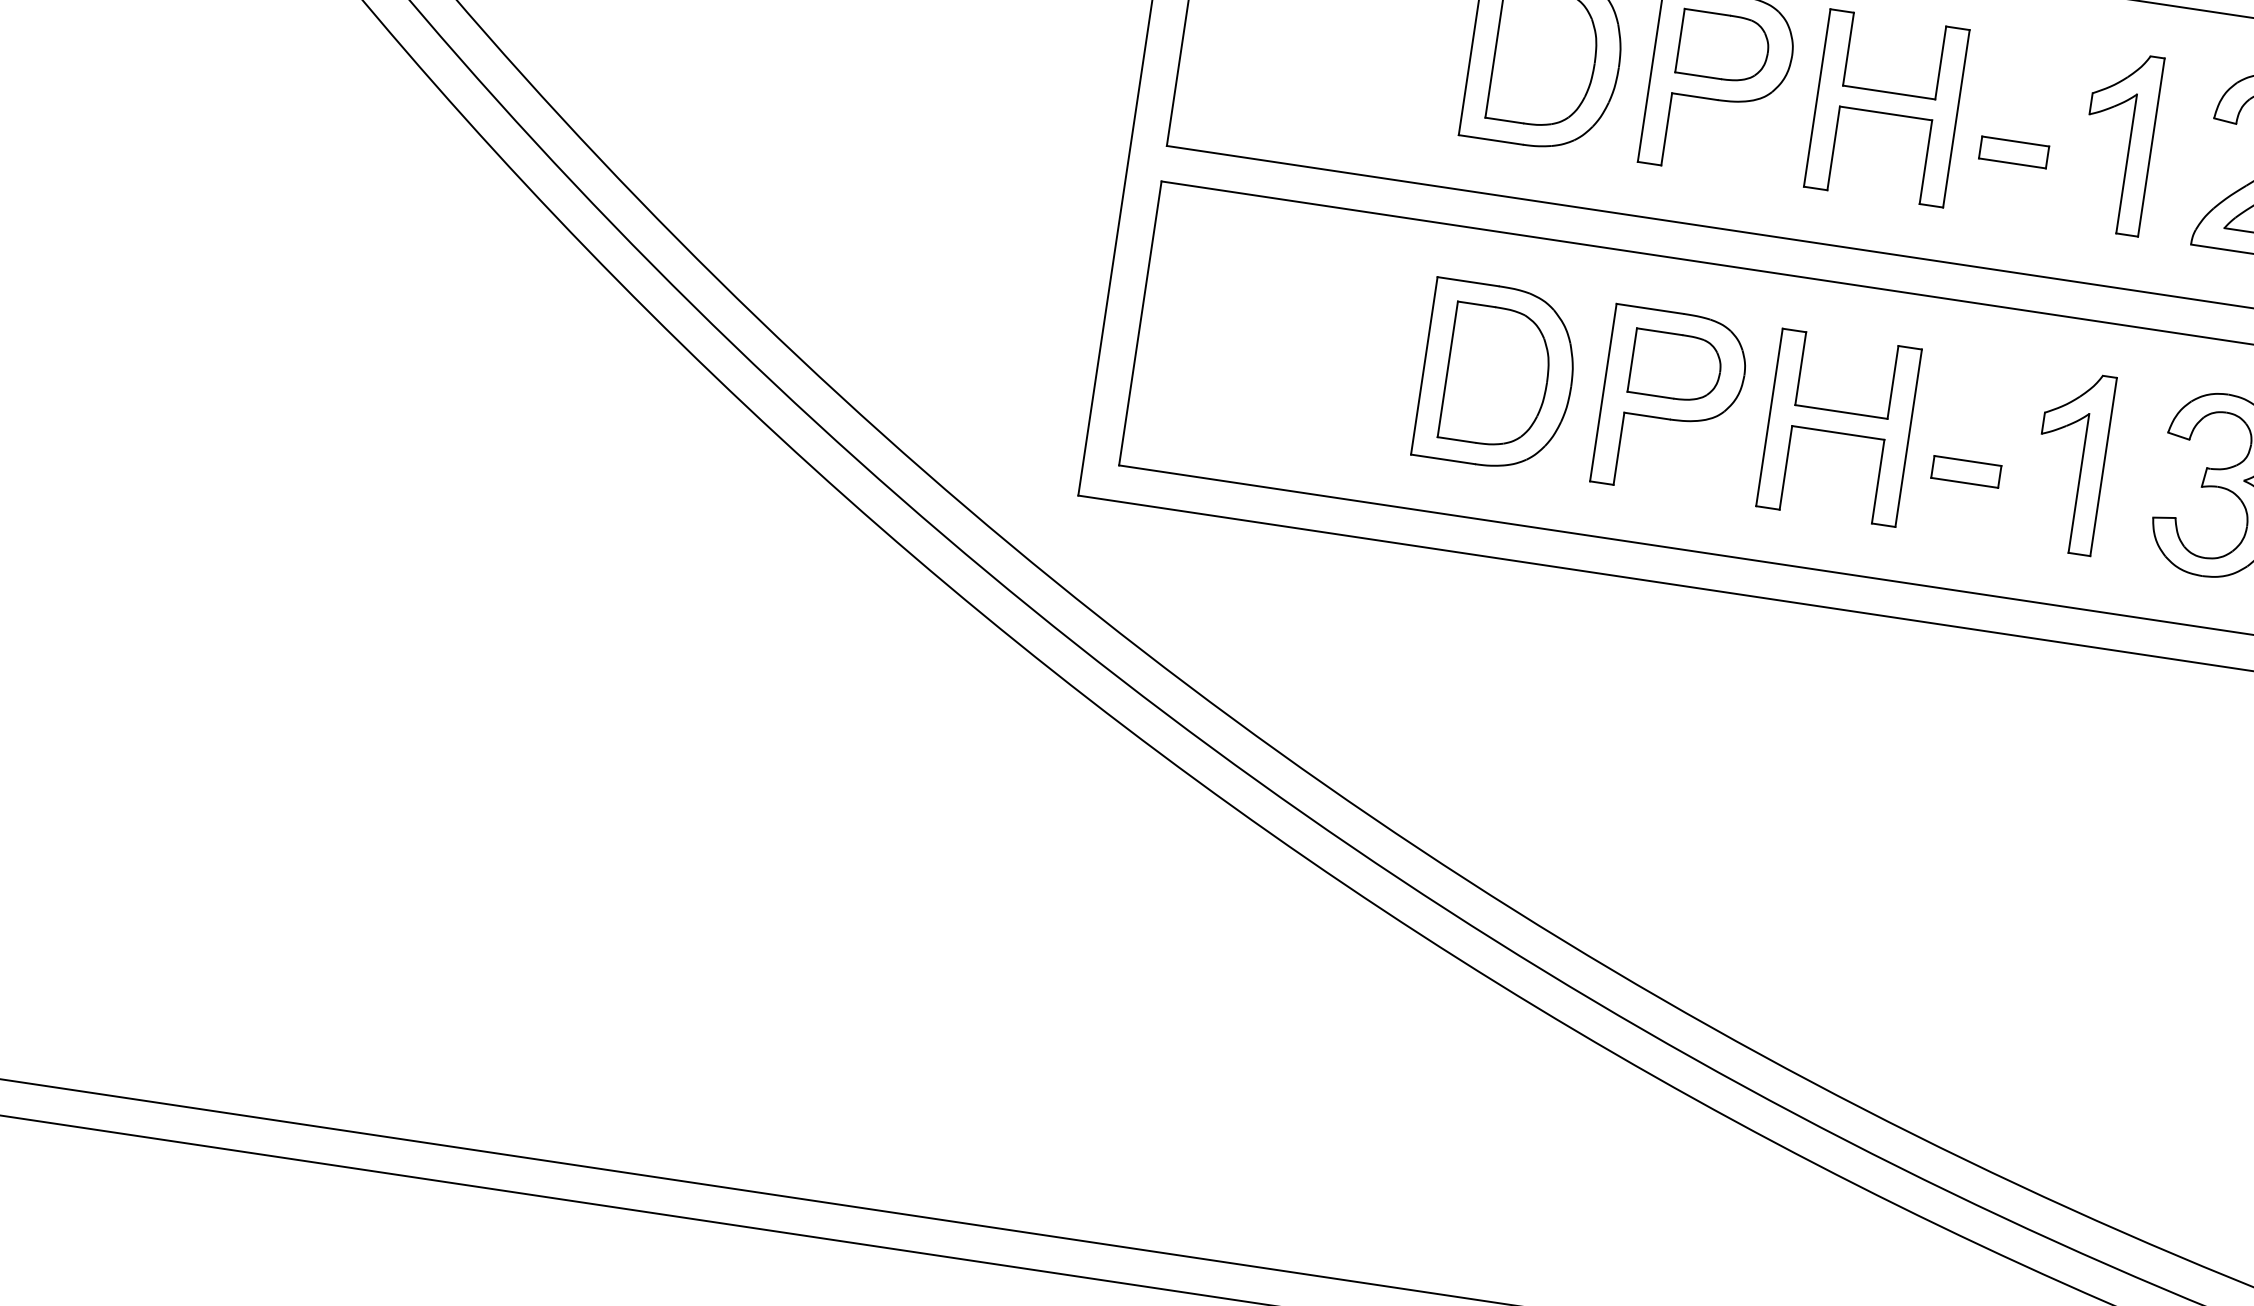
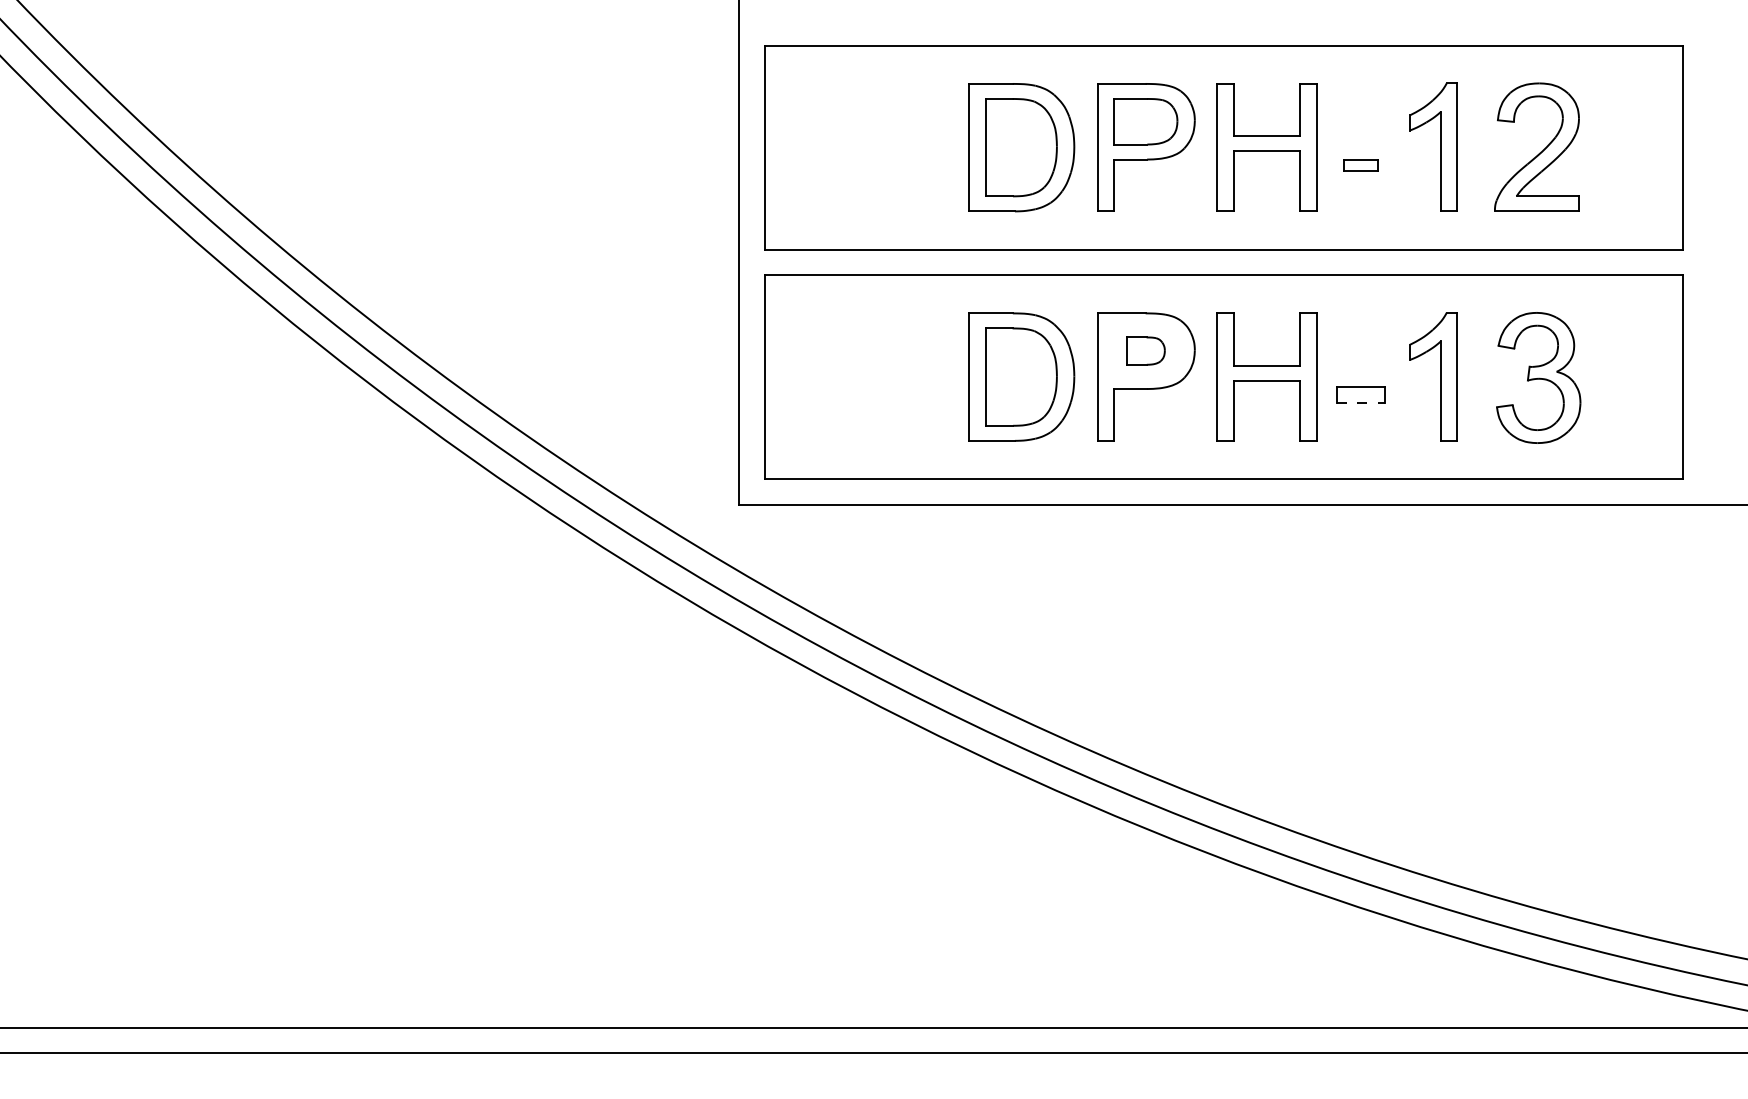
part: (2013, 151) -> (1360, 164), size x0.7
part: (1675, 365) -> (1145, 350), size x0.6
line: (1965, 482) -> (1361, 402), solid -> dashed

